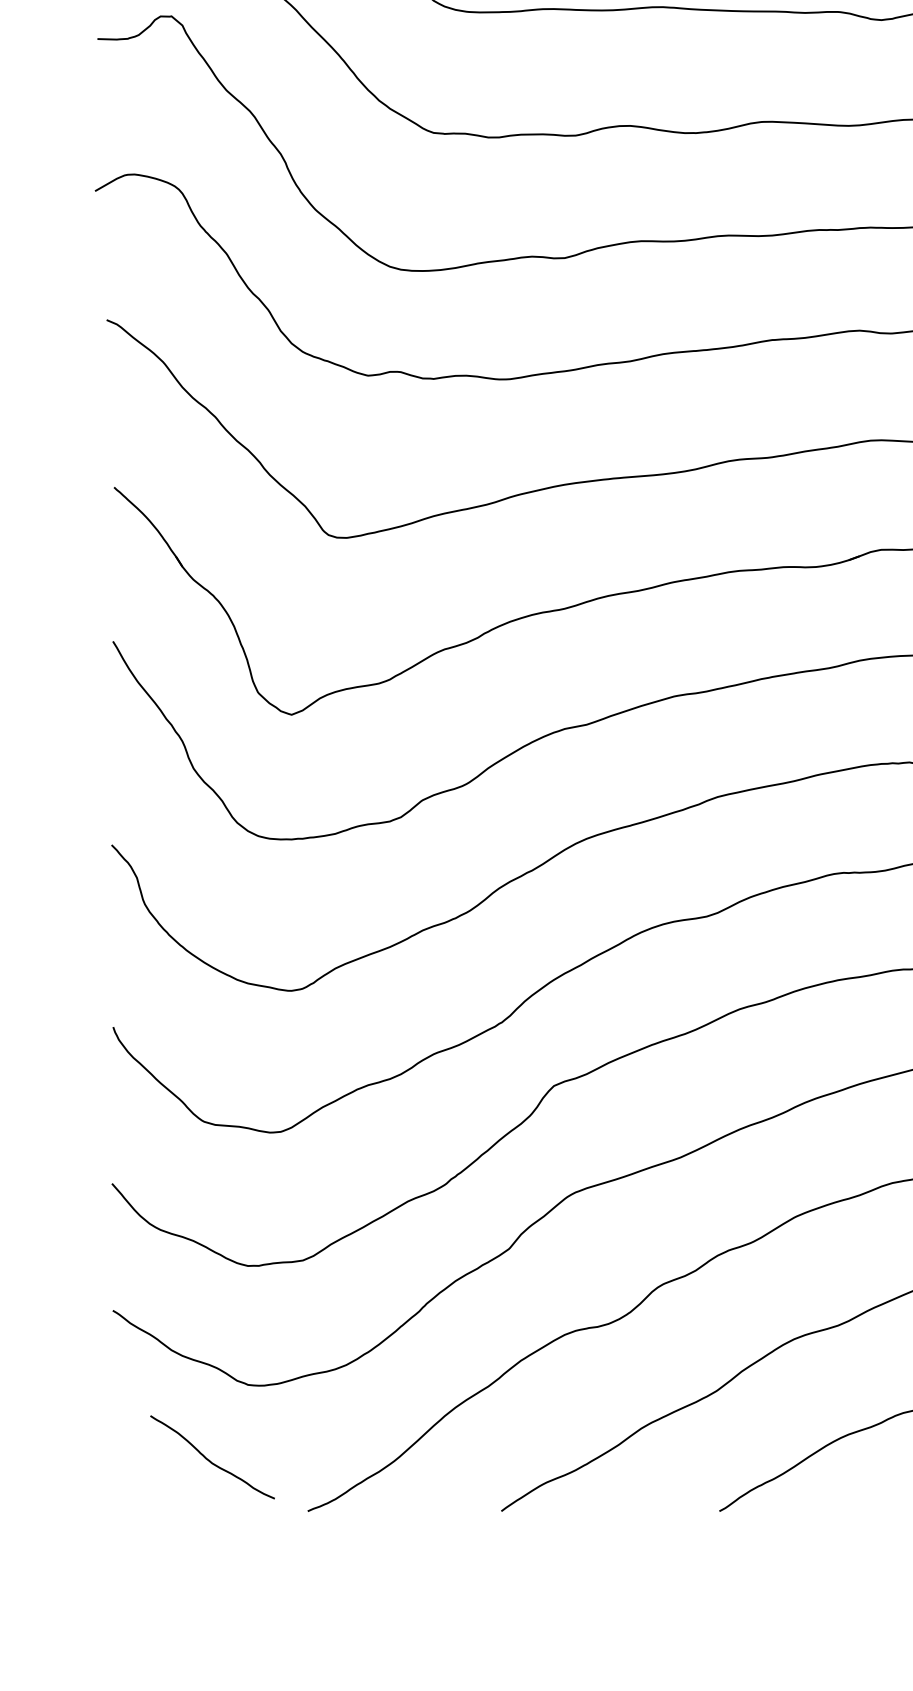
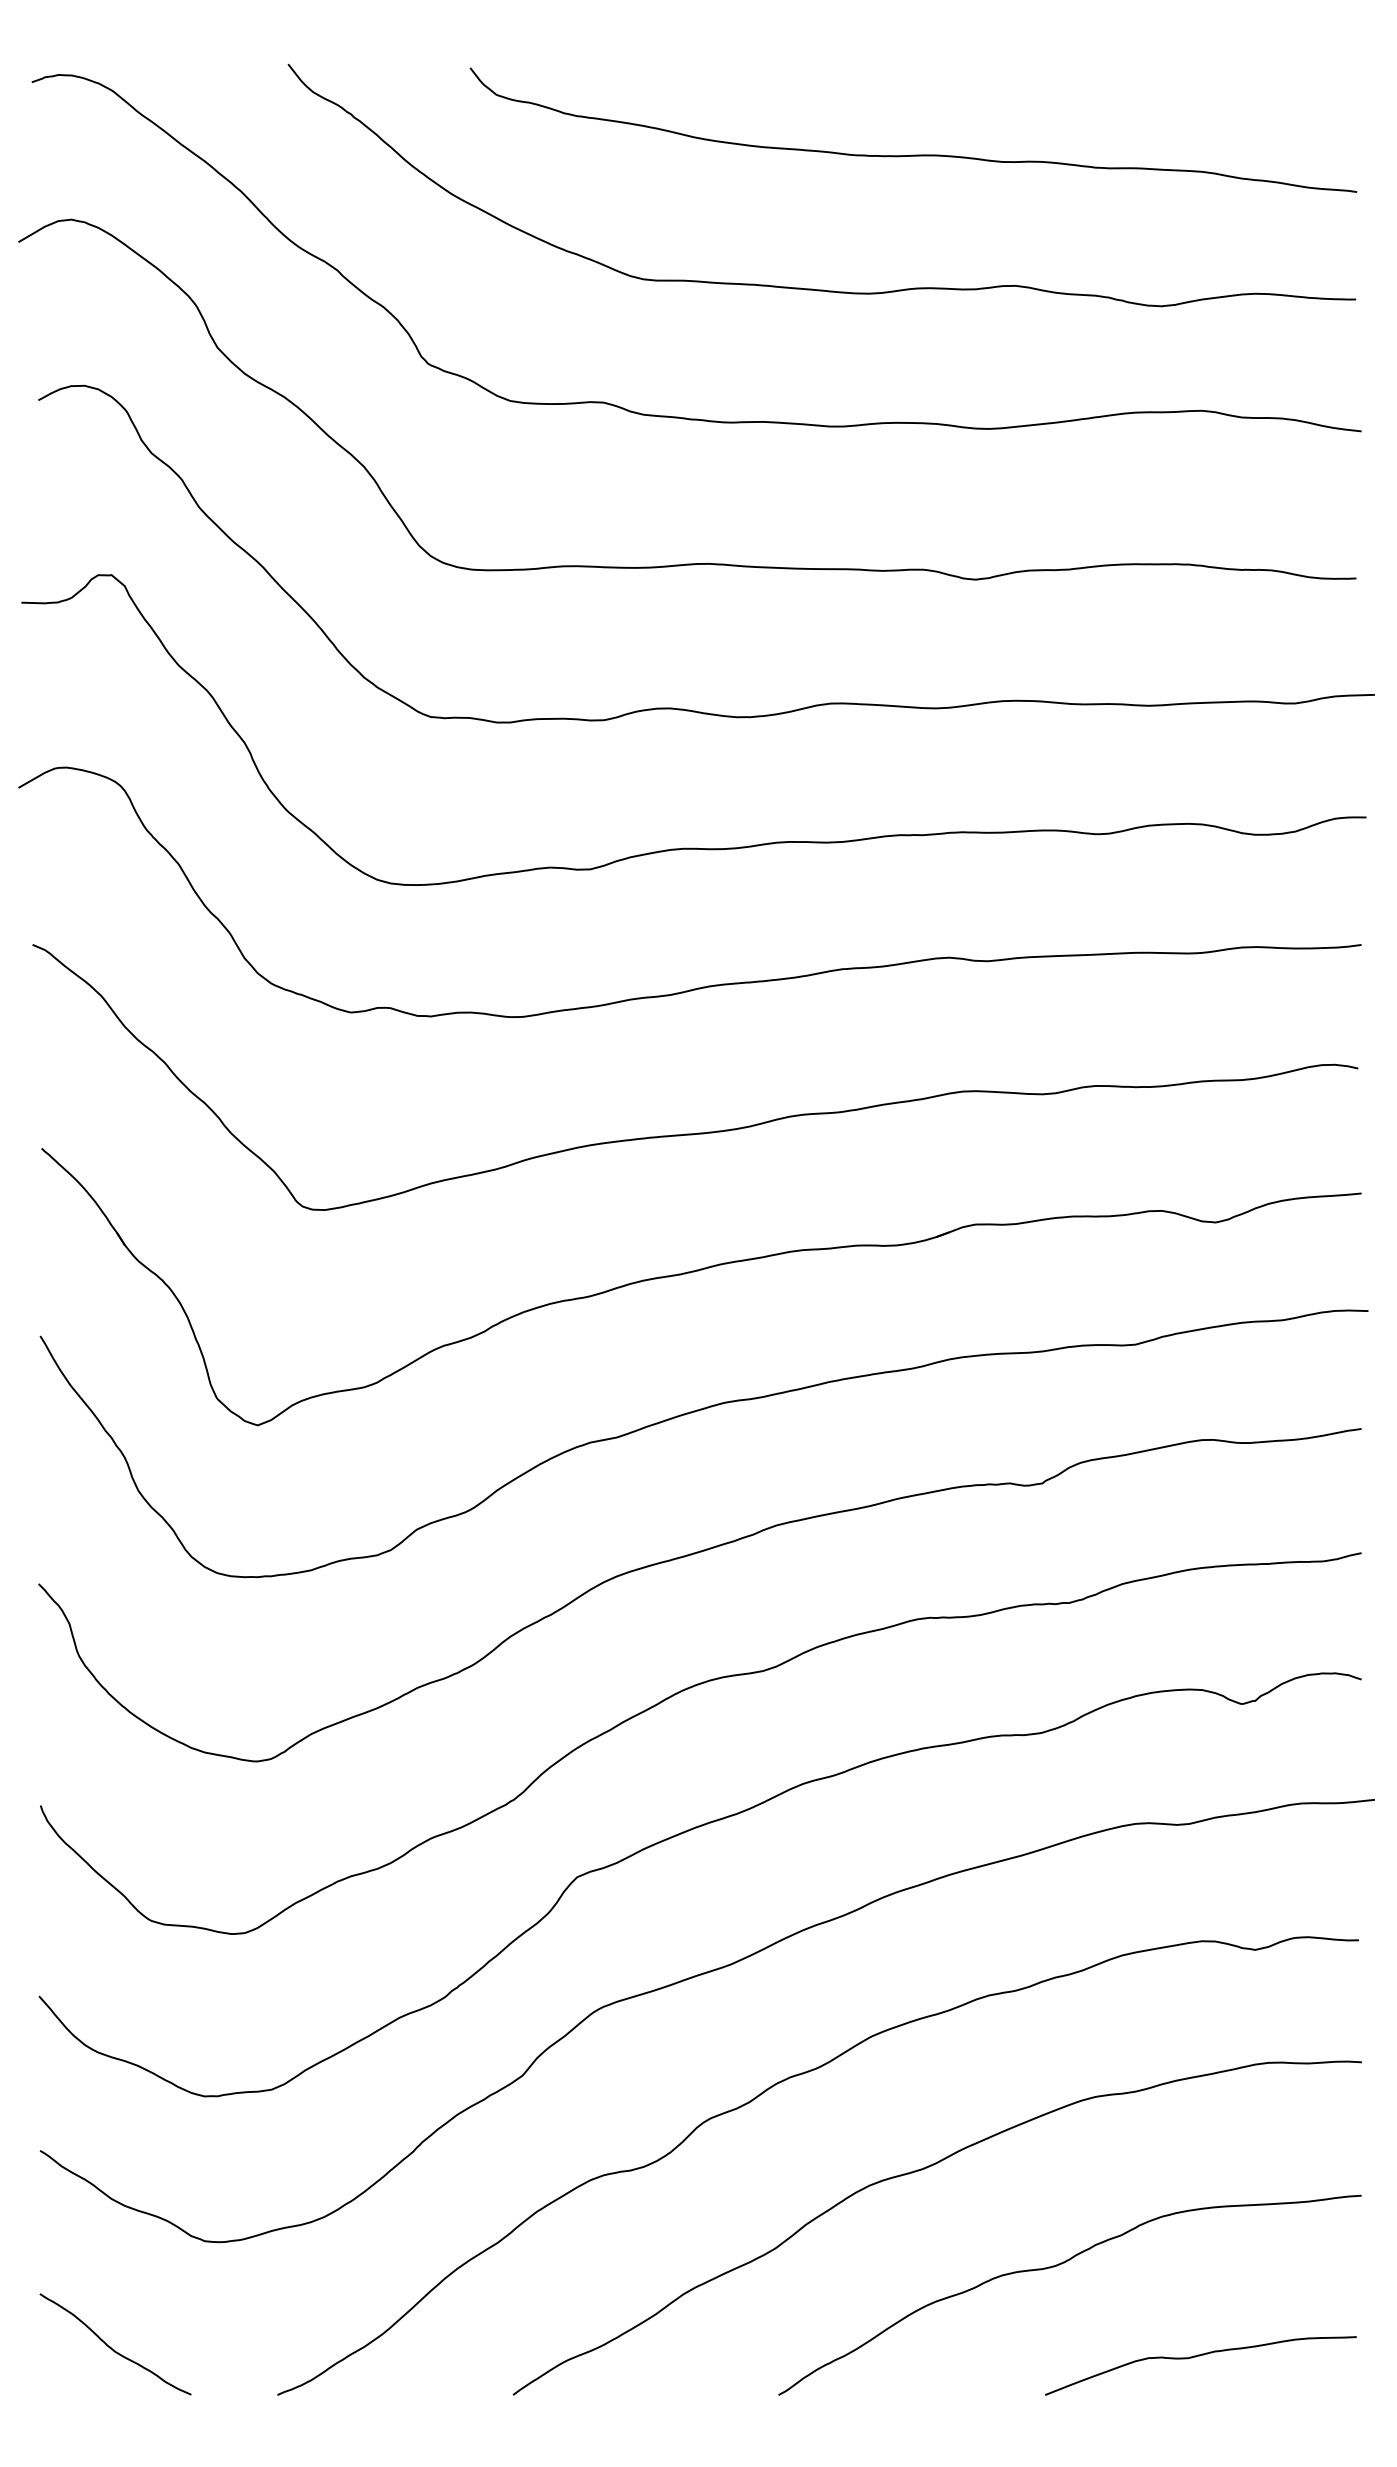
curve: (209, 1459) -> (111, 2347), moved

